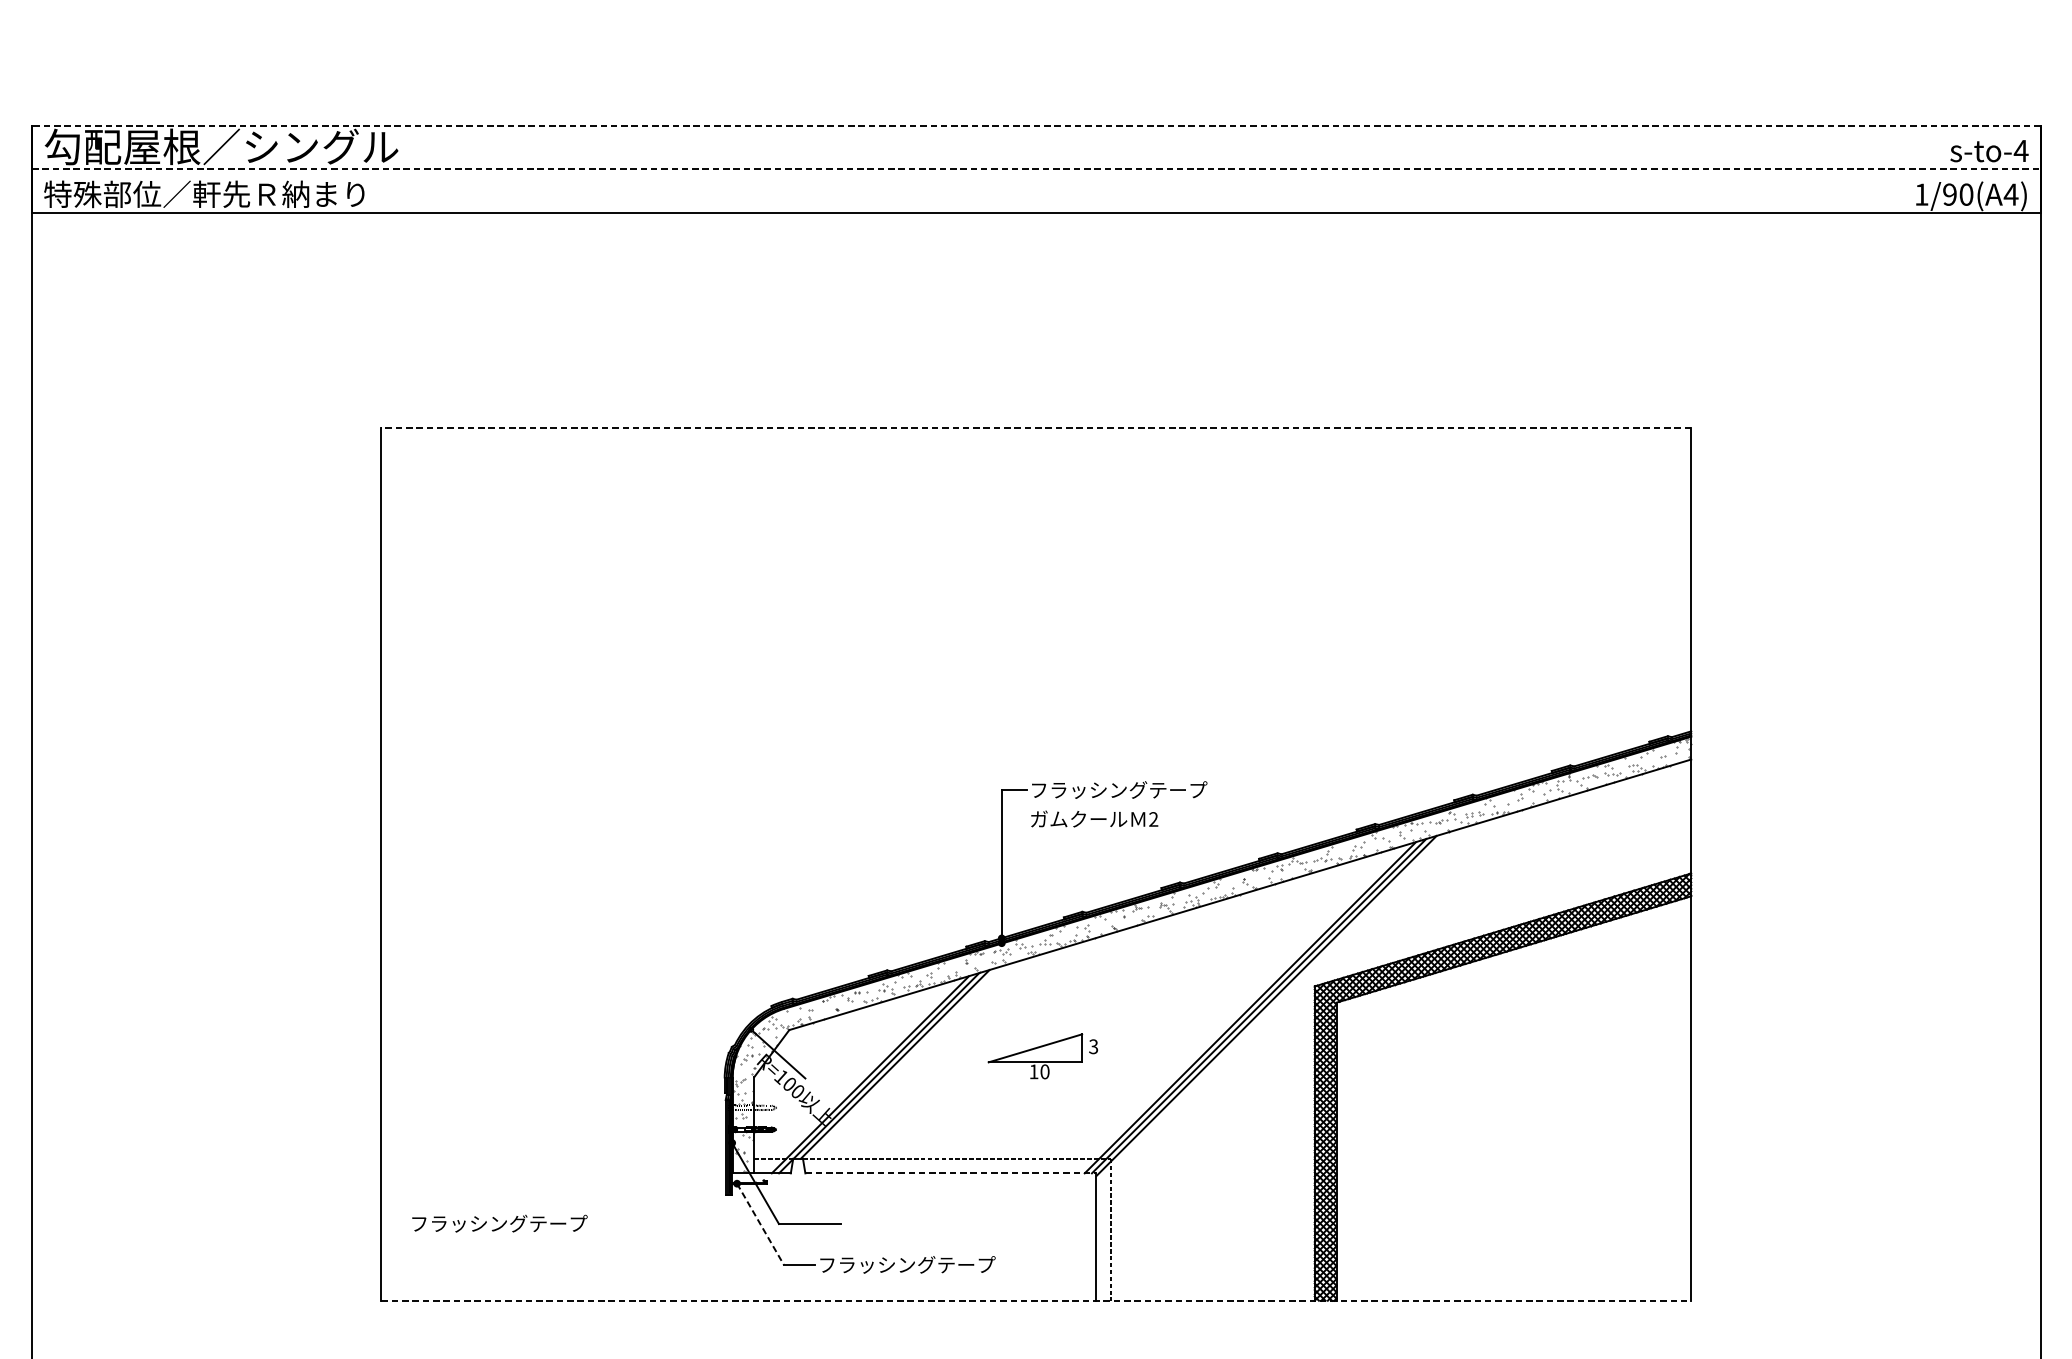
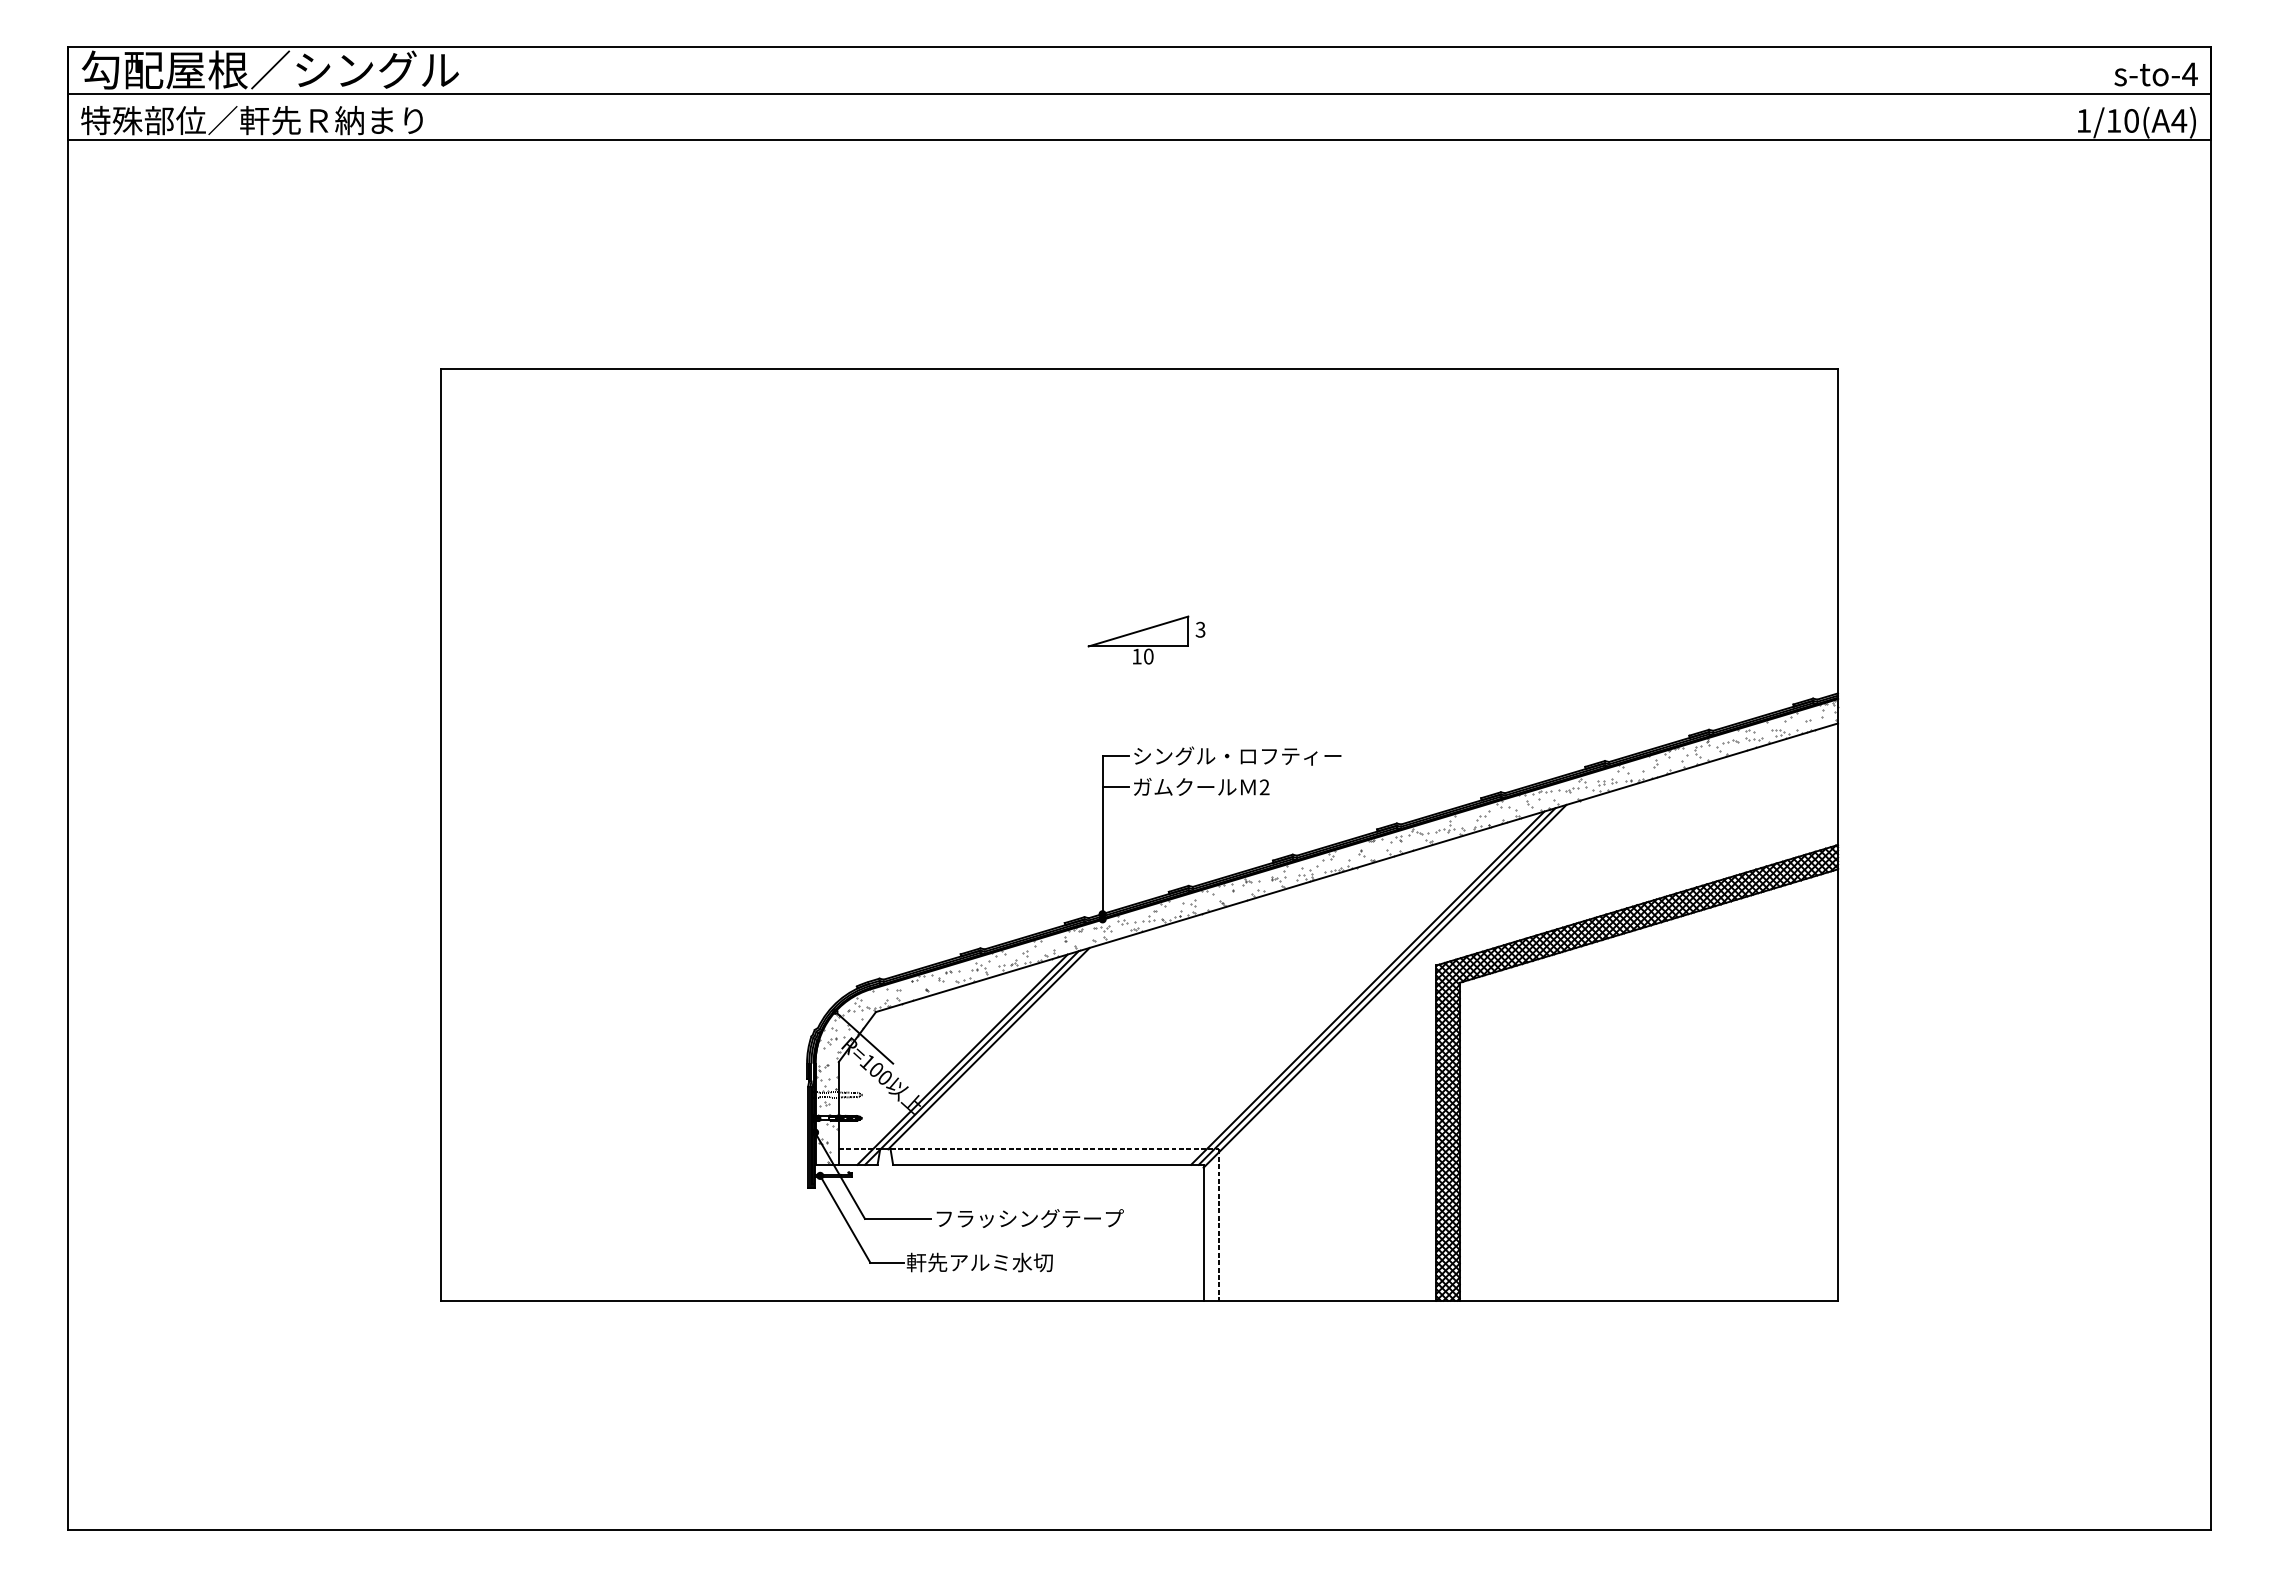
line: (1036, 125) -> (1139, 47), dashed -> solid
line: (1036, 168) -> (1139, 93), dashed -> solid
text: (1949, 194) -> (2113, 120), 1/90(A4) -> 1/10(A4)
line: (1036, 427) -> (1139, 369), dashed -> solid
text: (1128, 789) -> (1237, 755), フラッシングテープ -> シングル・ロフティー
line: (1013, 819) -> (1115, 787), added
part: (1042, 1055) -> (1146, 639), moved
line: (951, 1173) -> (1048, 1164), dashed -> solid
text: (499, 1223) -> (1029, 1218), moved
line: (760, 1224) -> (845, 1219), dashed -> solid
text: (906, 1264) -> (1001, 1262), フラッシングテープ -> 軒先アルミ水切
line: (1036, 1300) -> (1139, 1300), dashed -> solid

